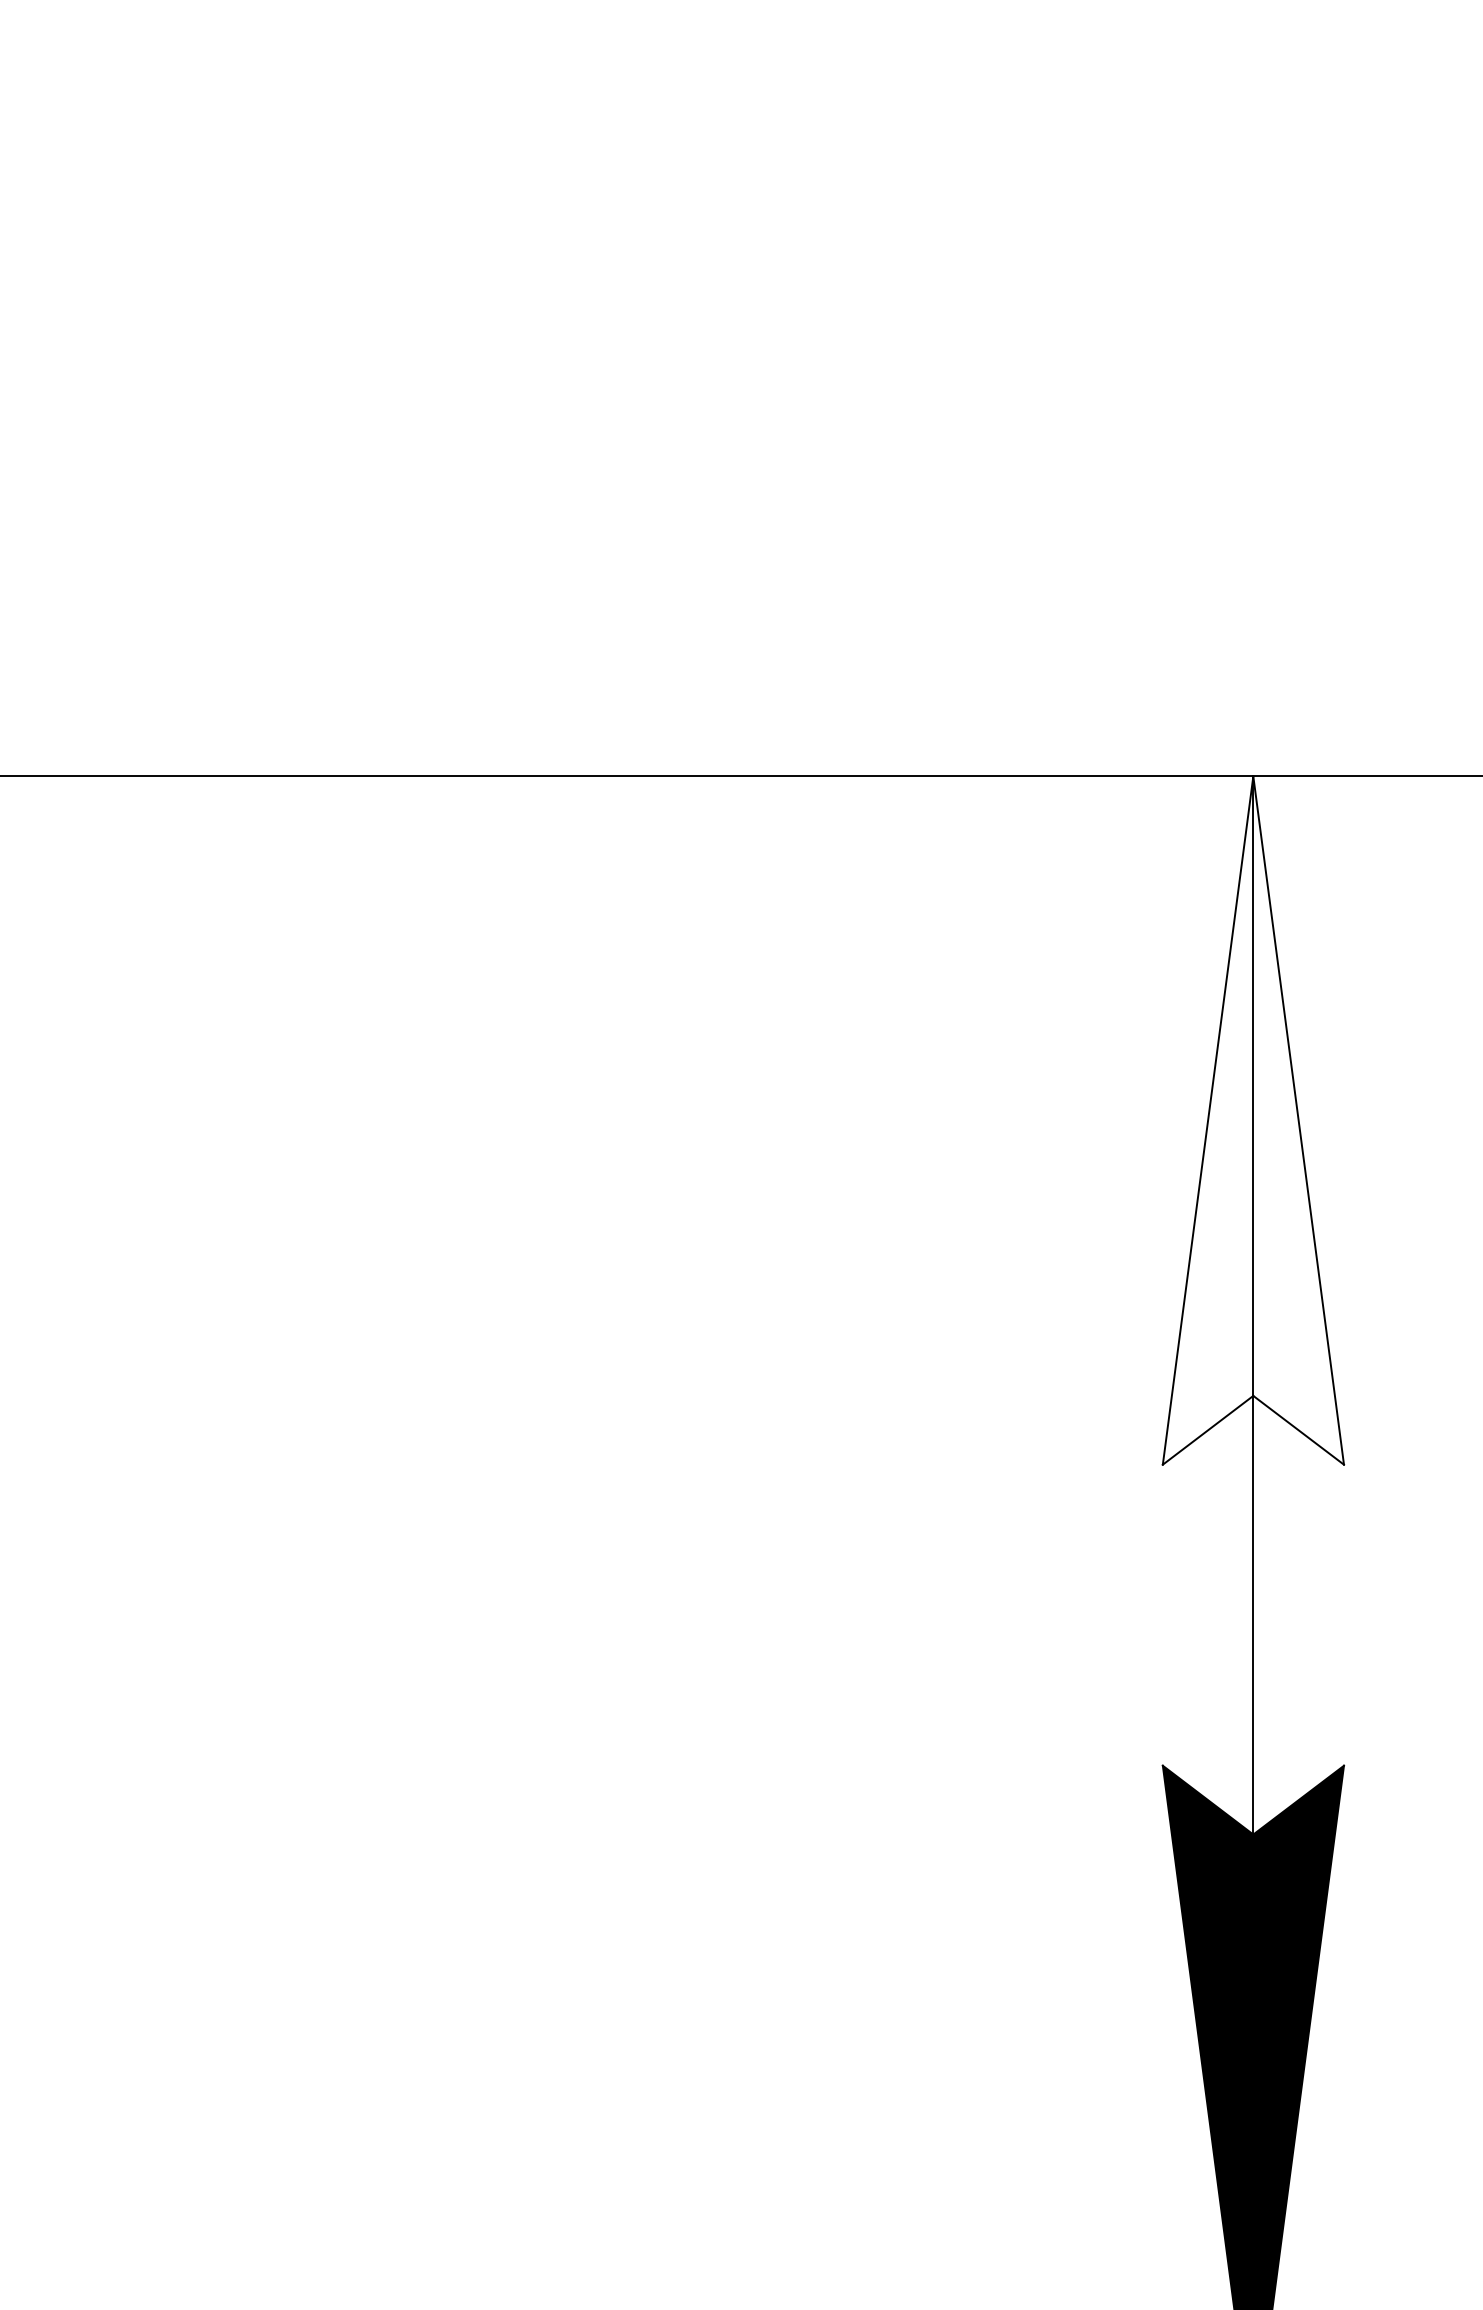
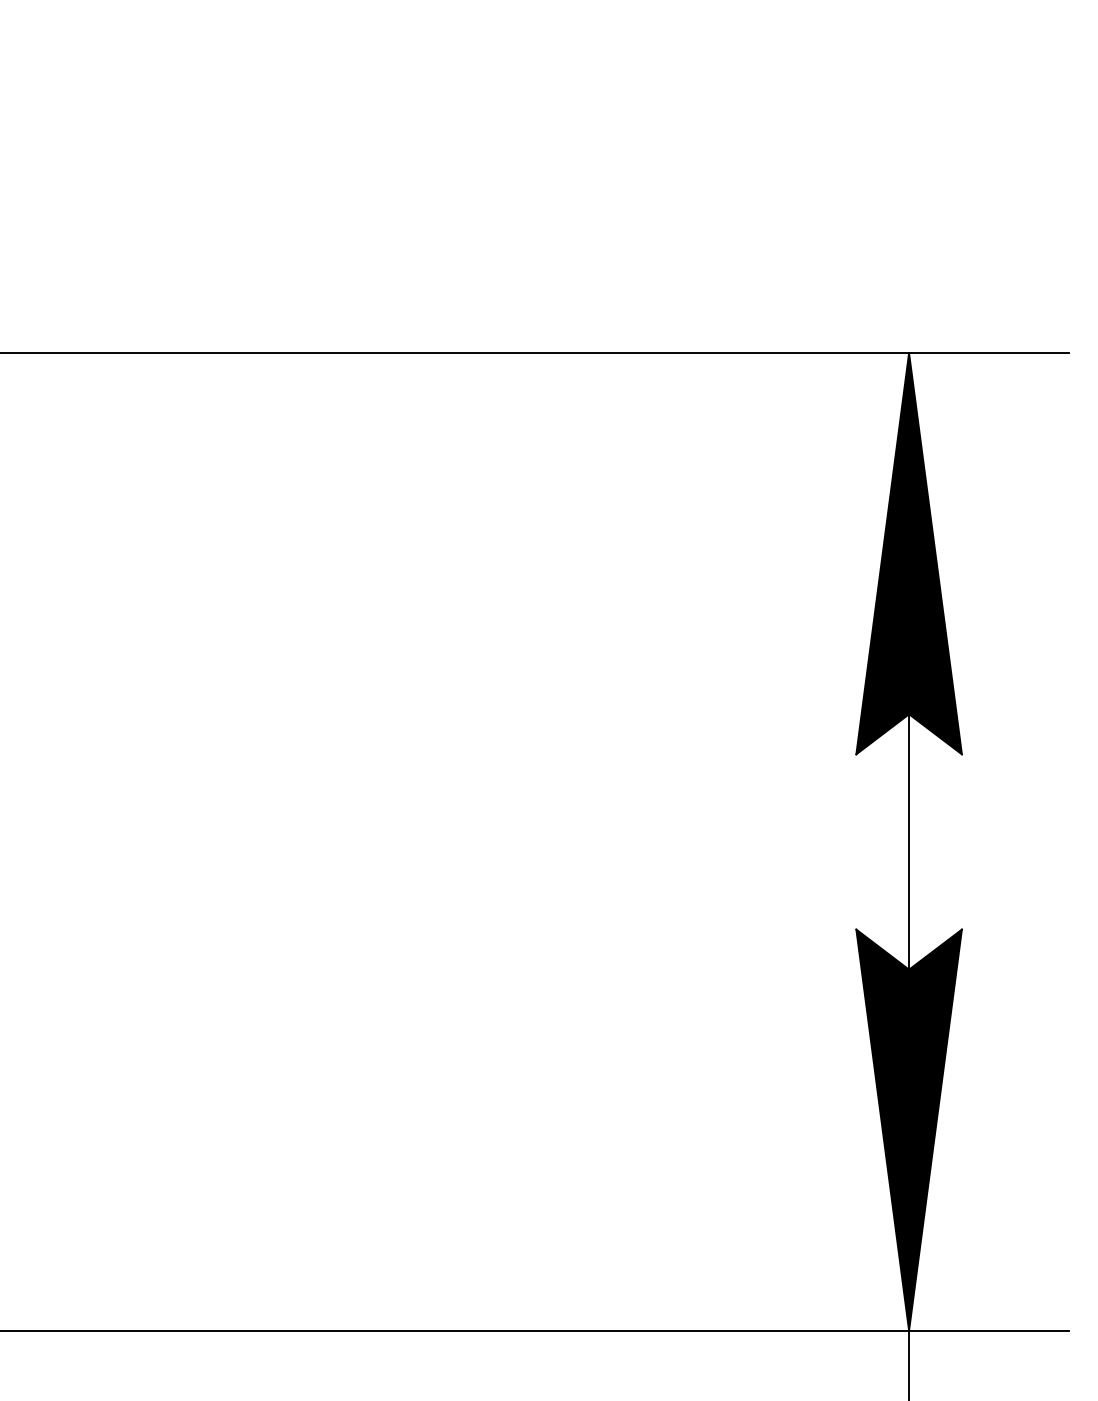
fill: (1252, 1119) -> (908, 553), added

